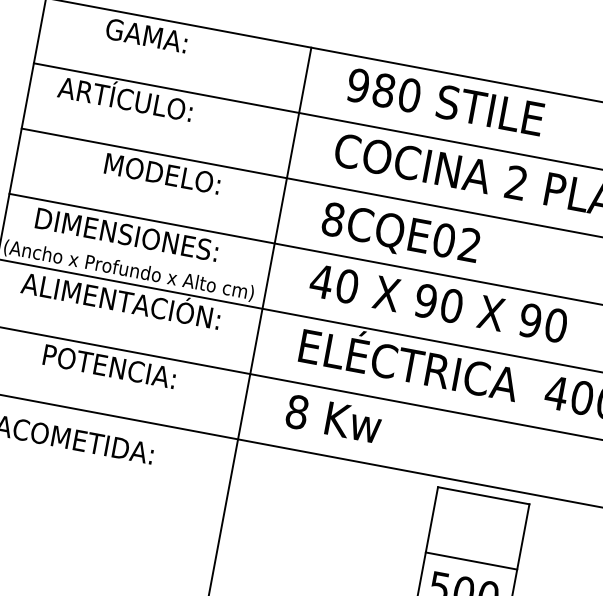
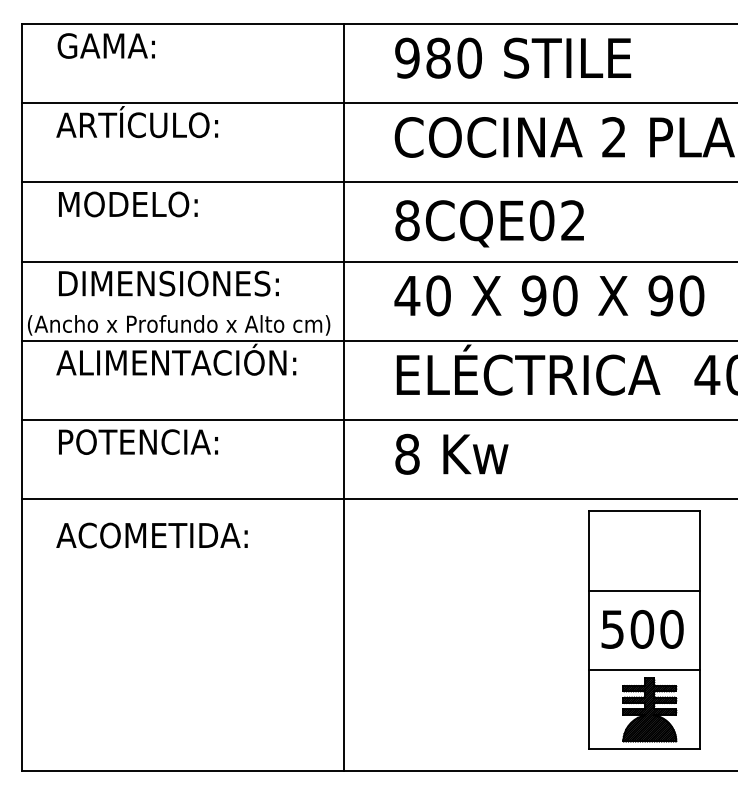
text: (146, 35) -> (105, 45), moved
text: (162, 173) -> (128, 204), moved
text: (109, 366) -> (138, 441), moved

